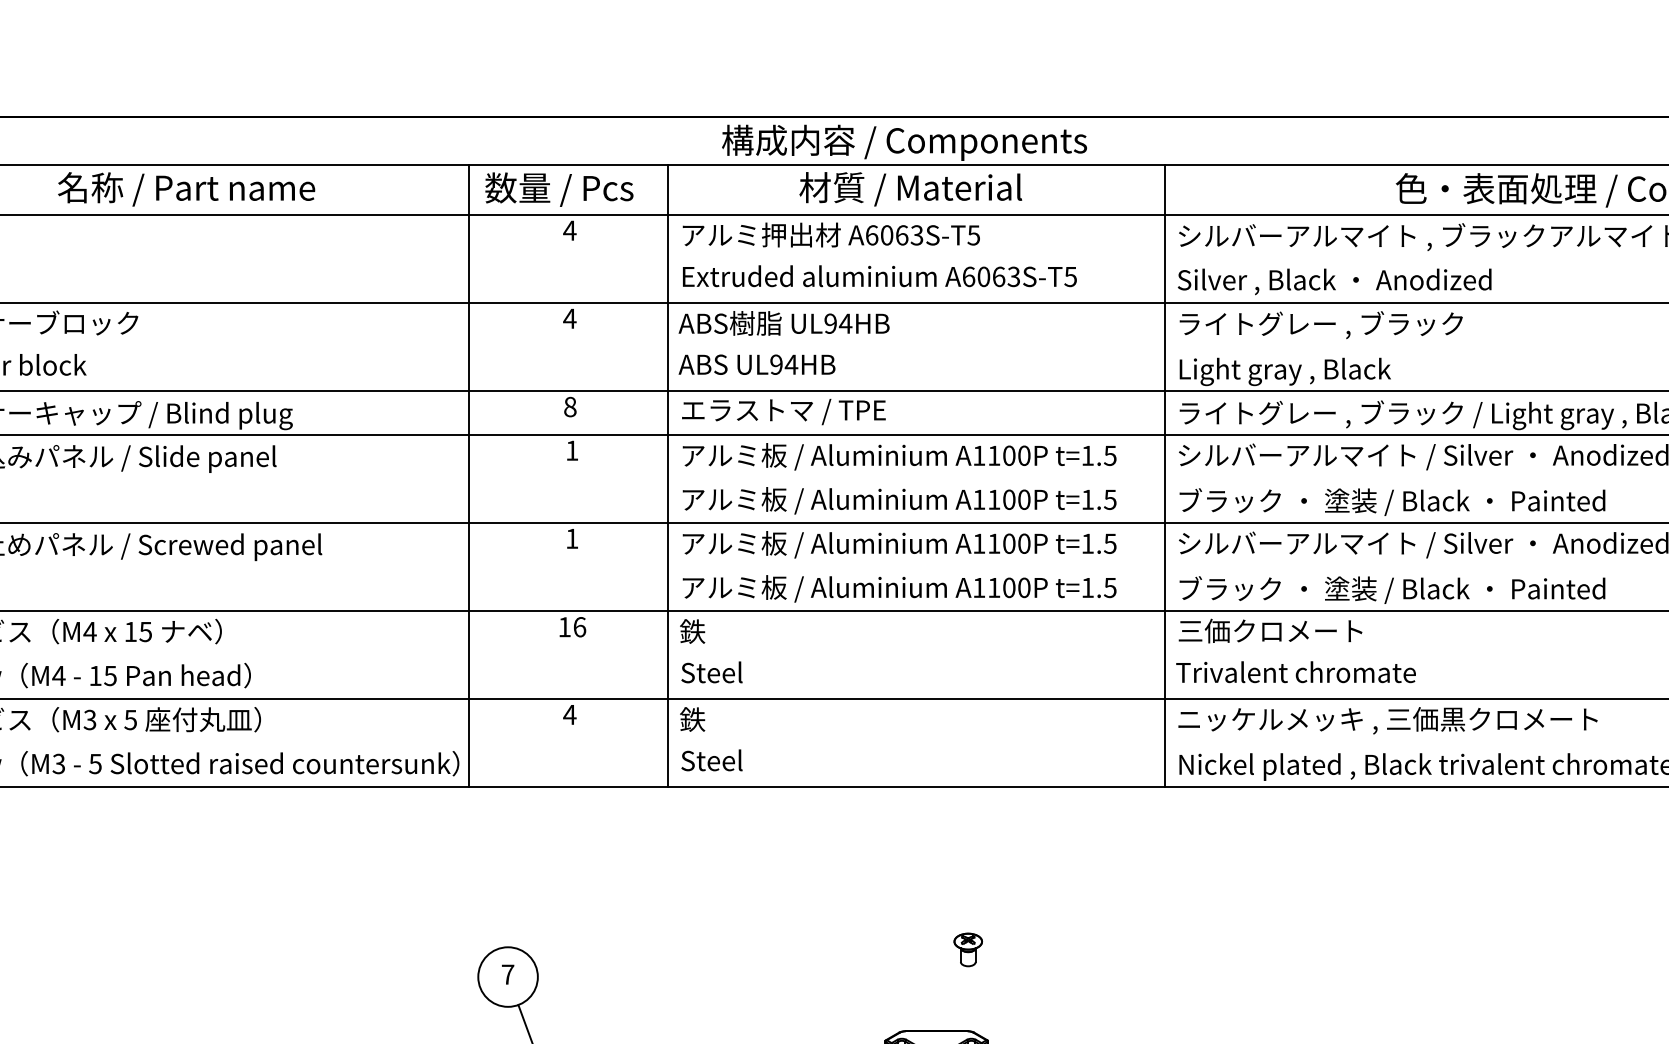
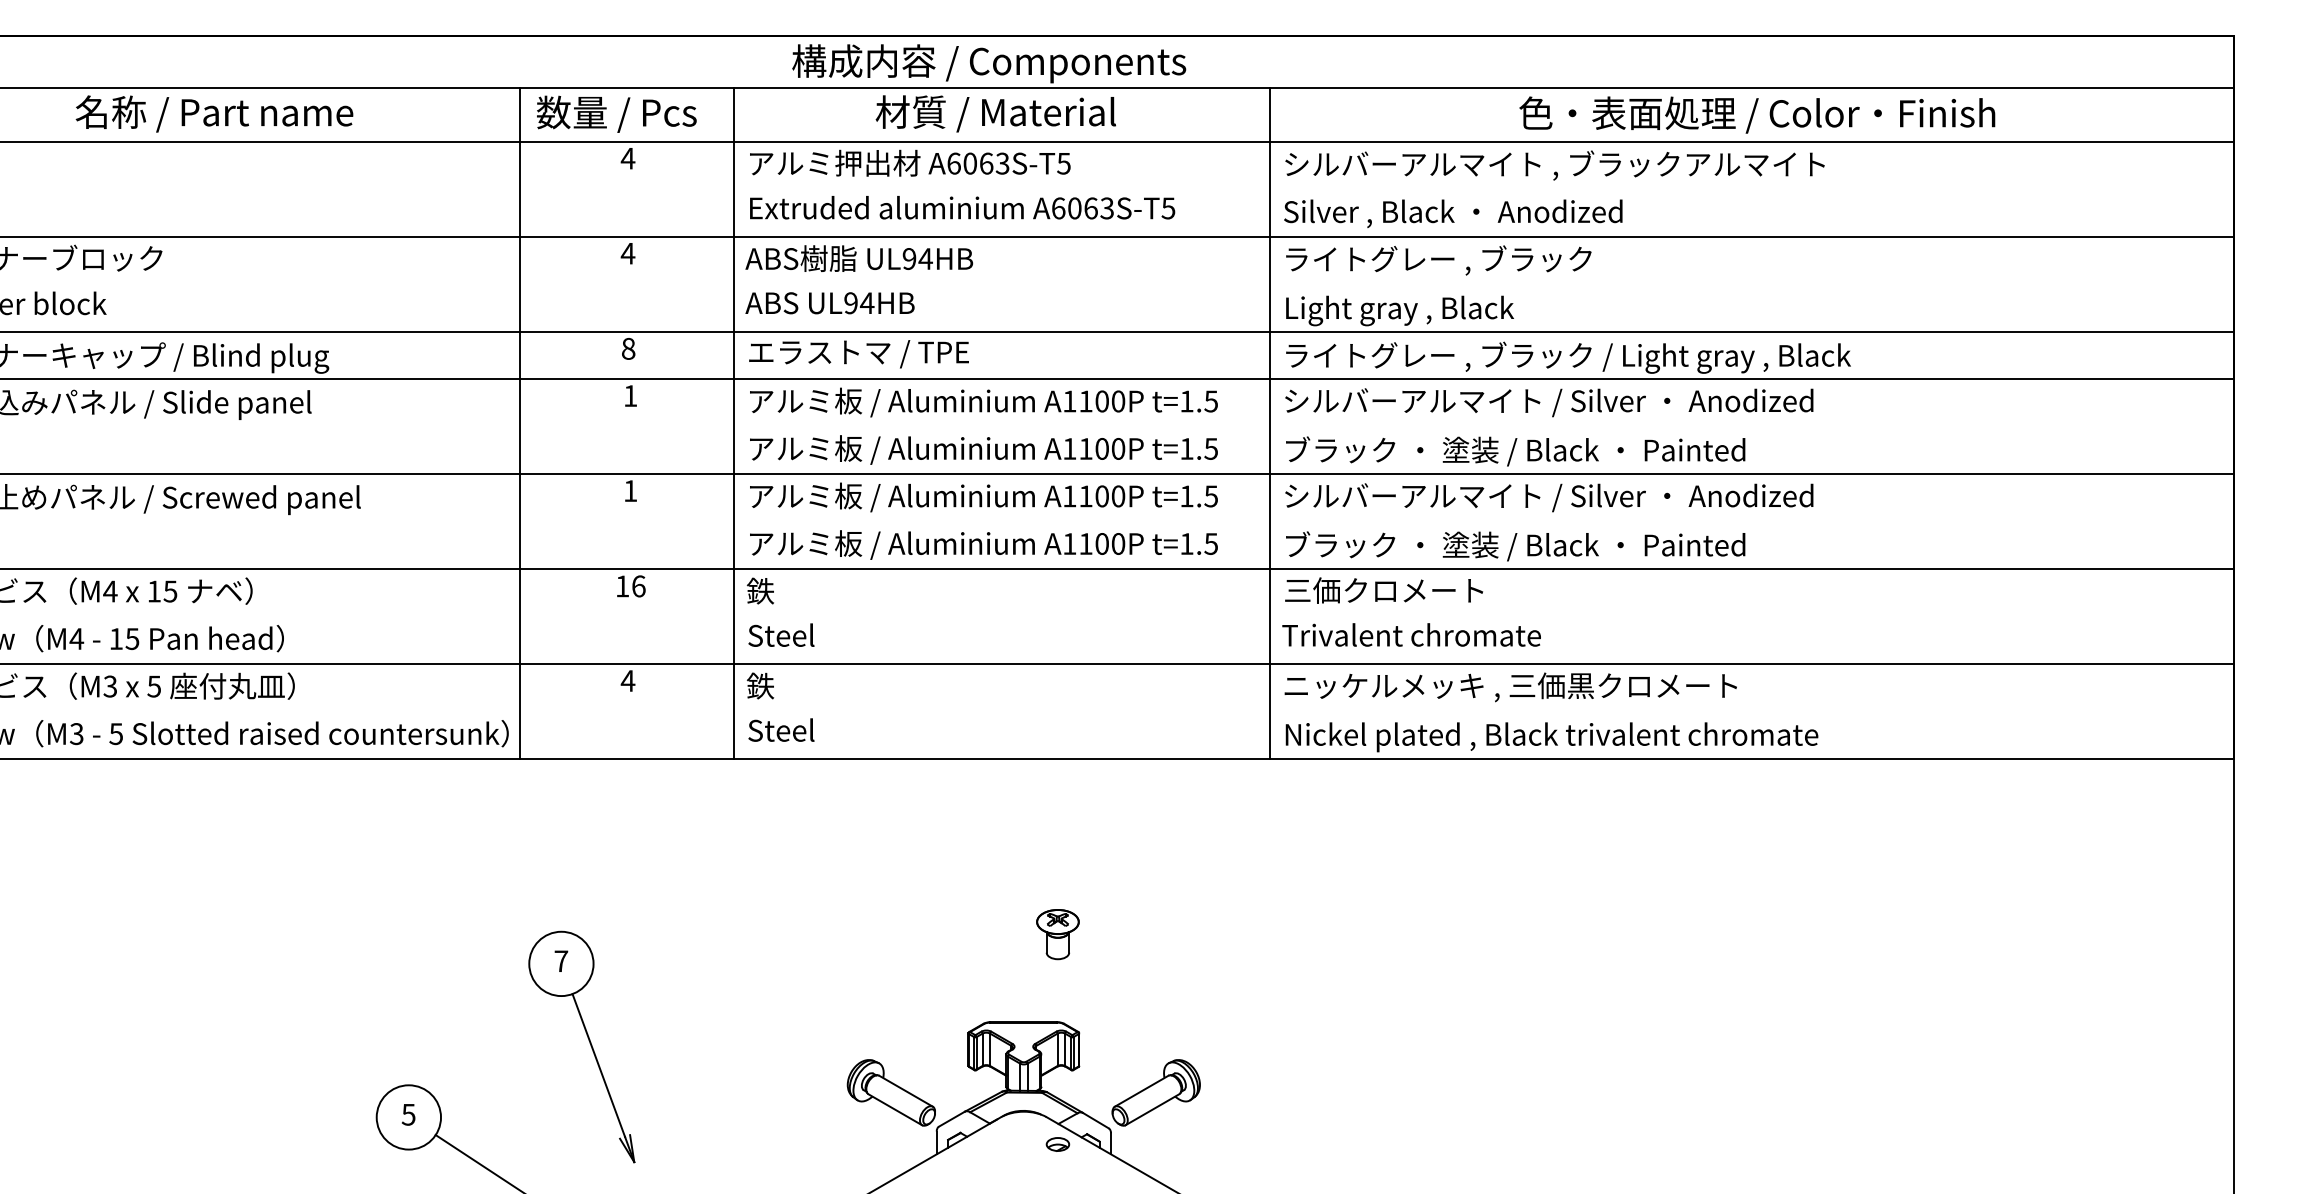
part: (967, 949) -> (1057, 934), size x1.4

